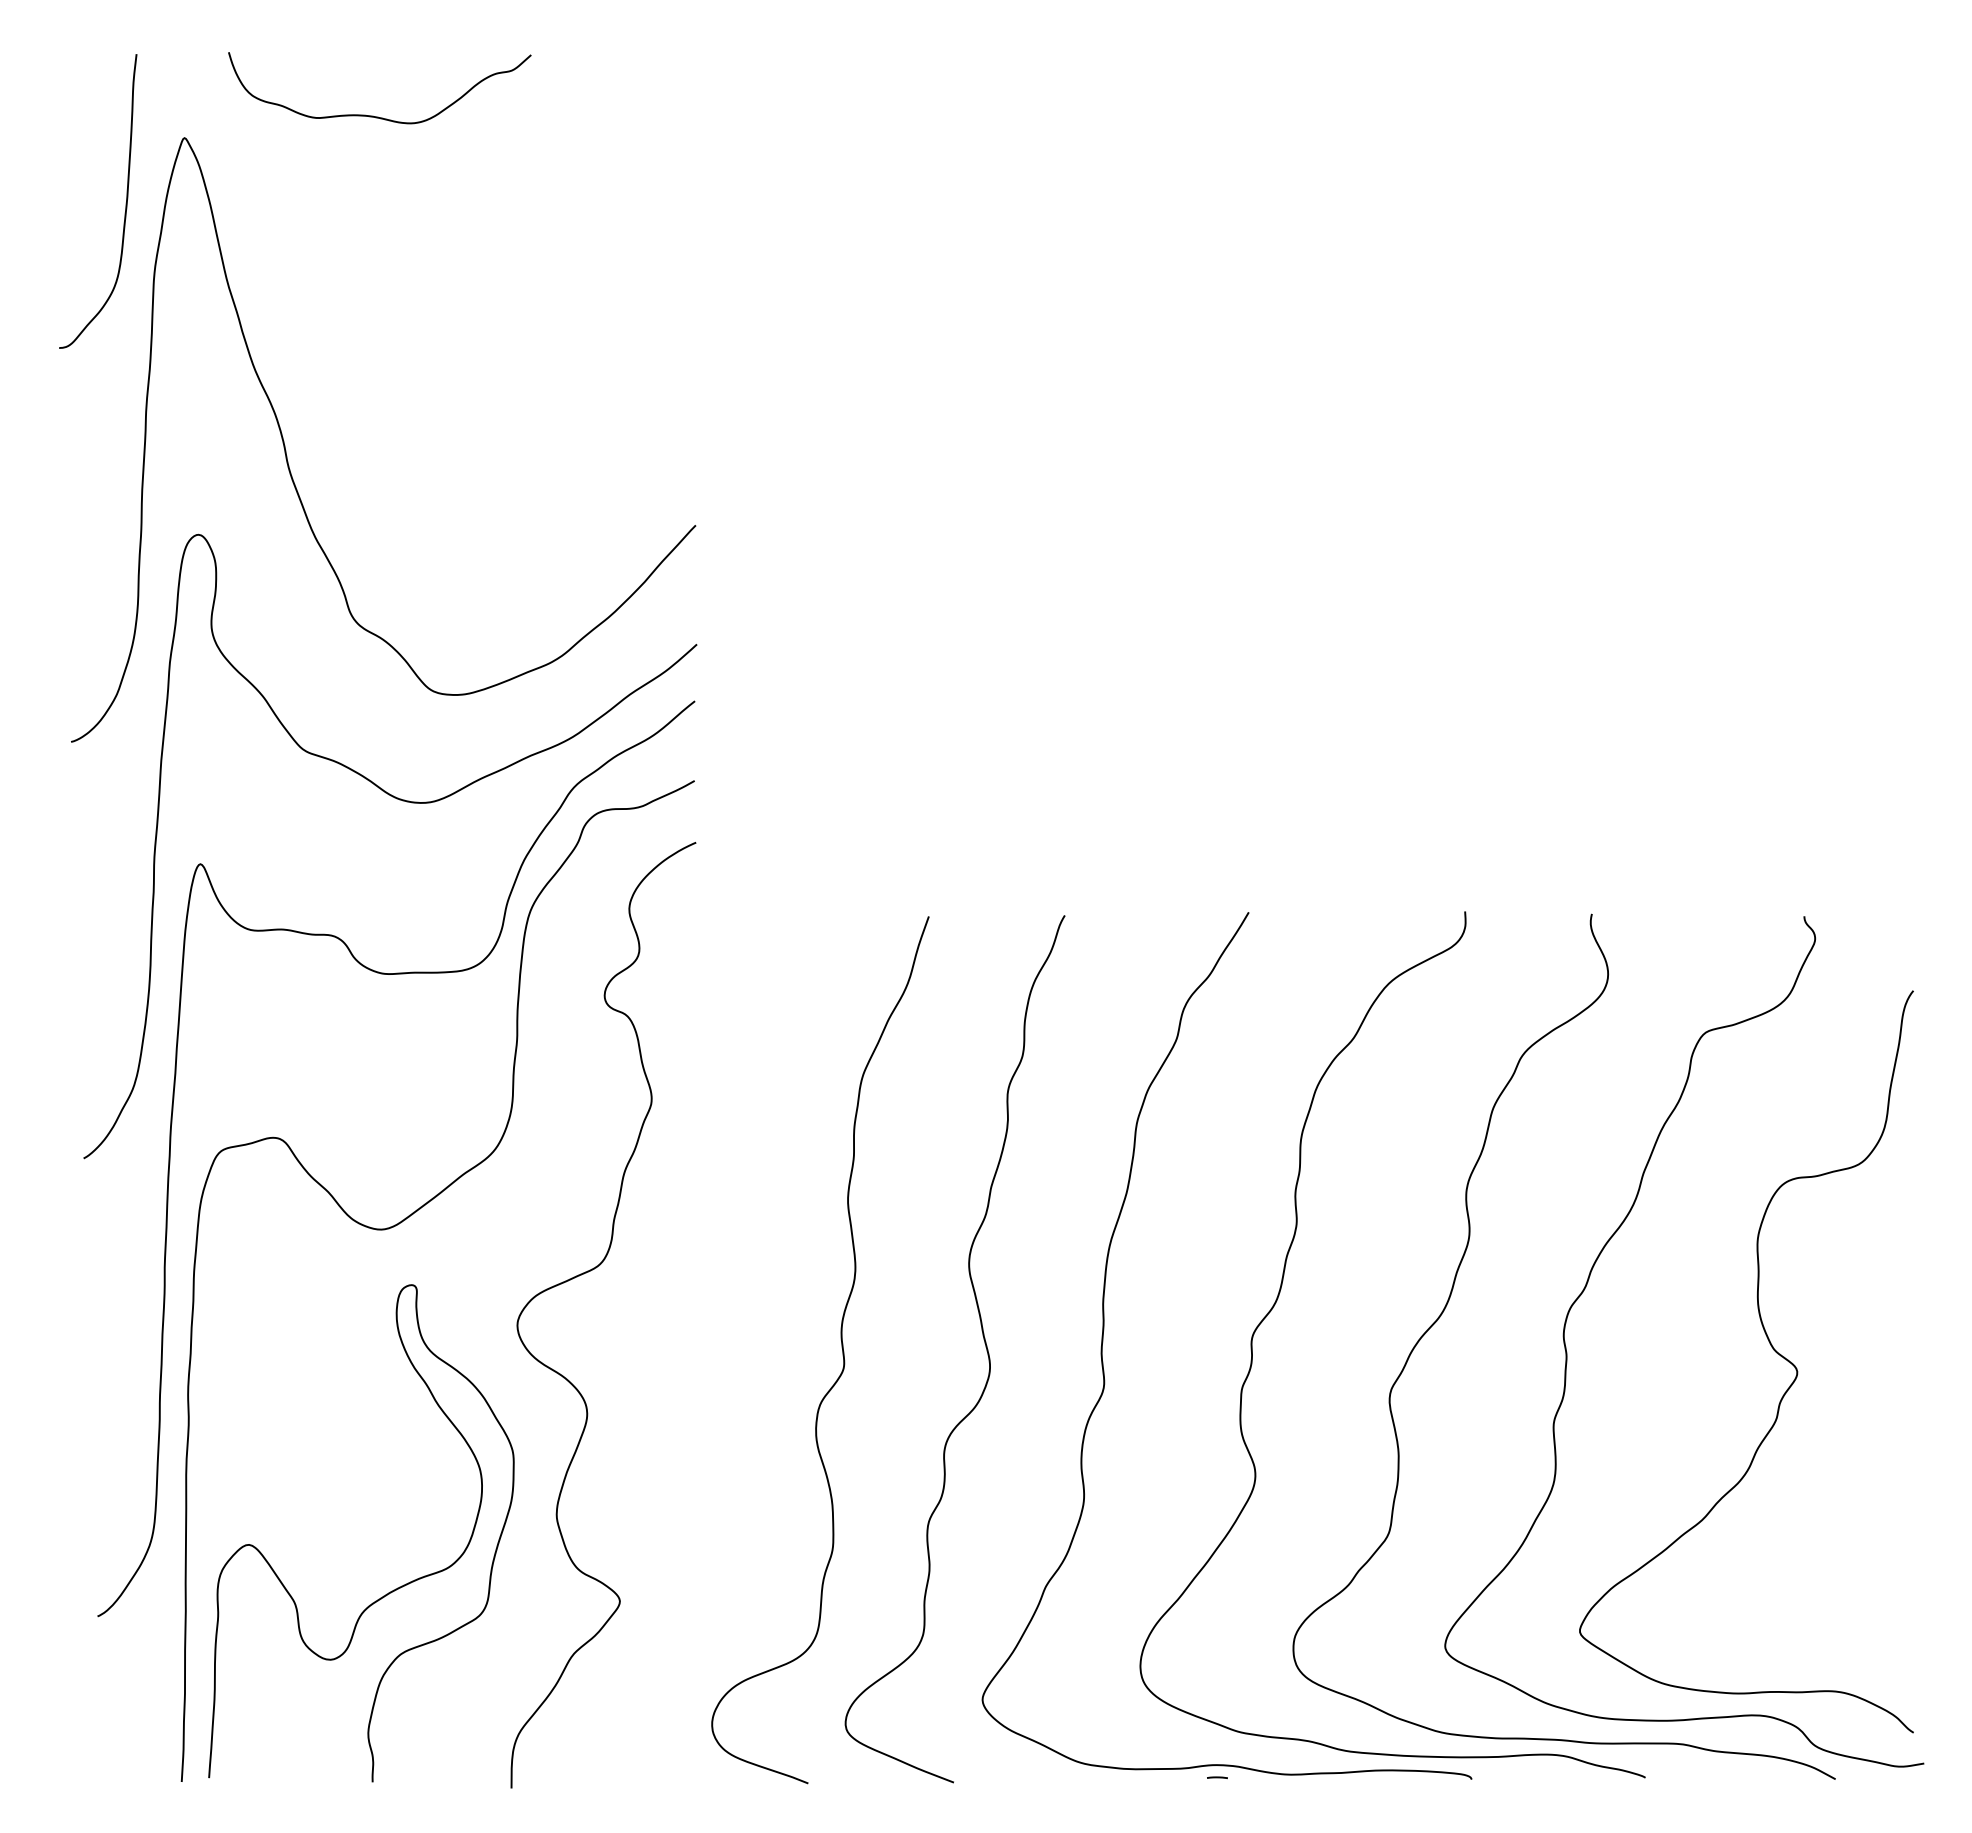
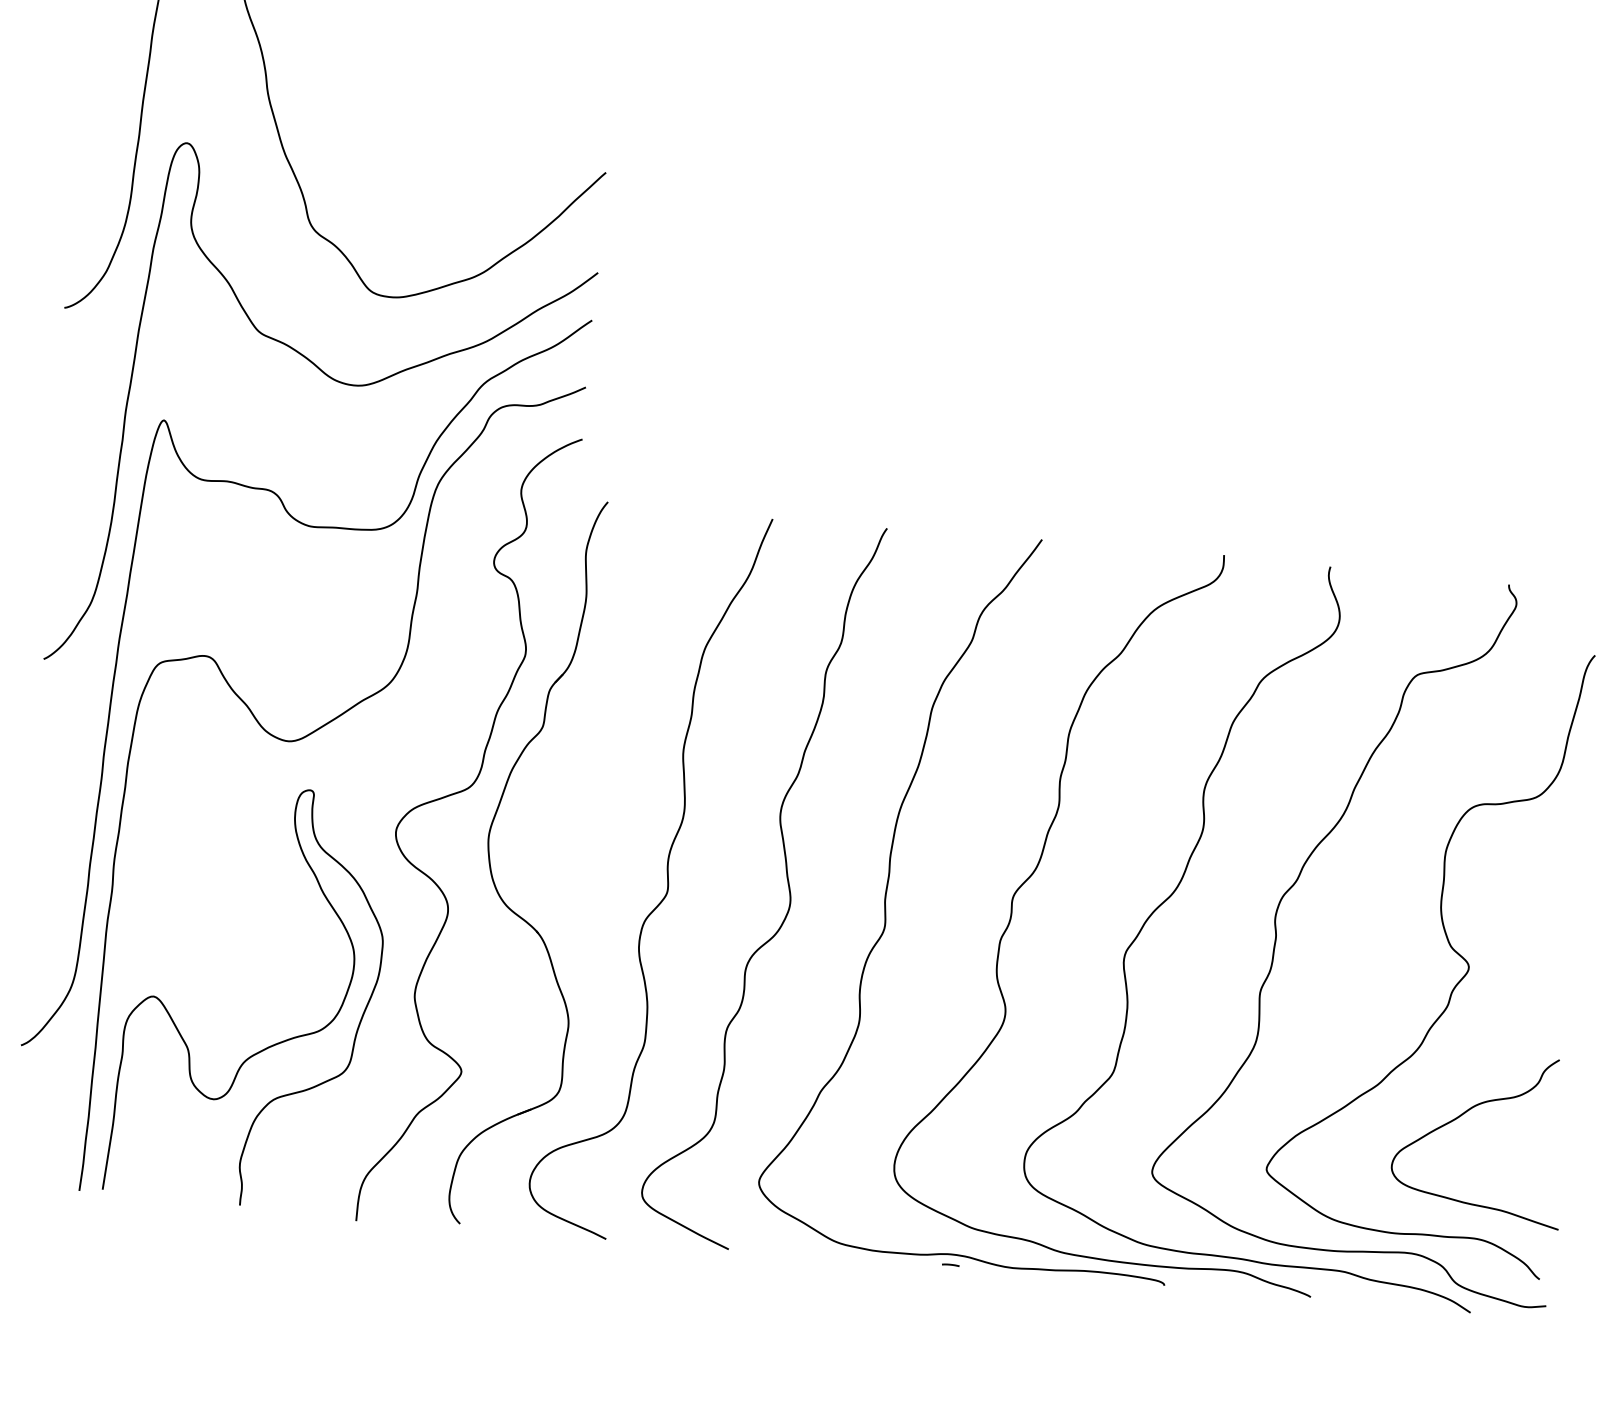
part: (634, 1360) -> (491, 870), added
curve: (1806, 1546) -> (1463, 1114), added

